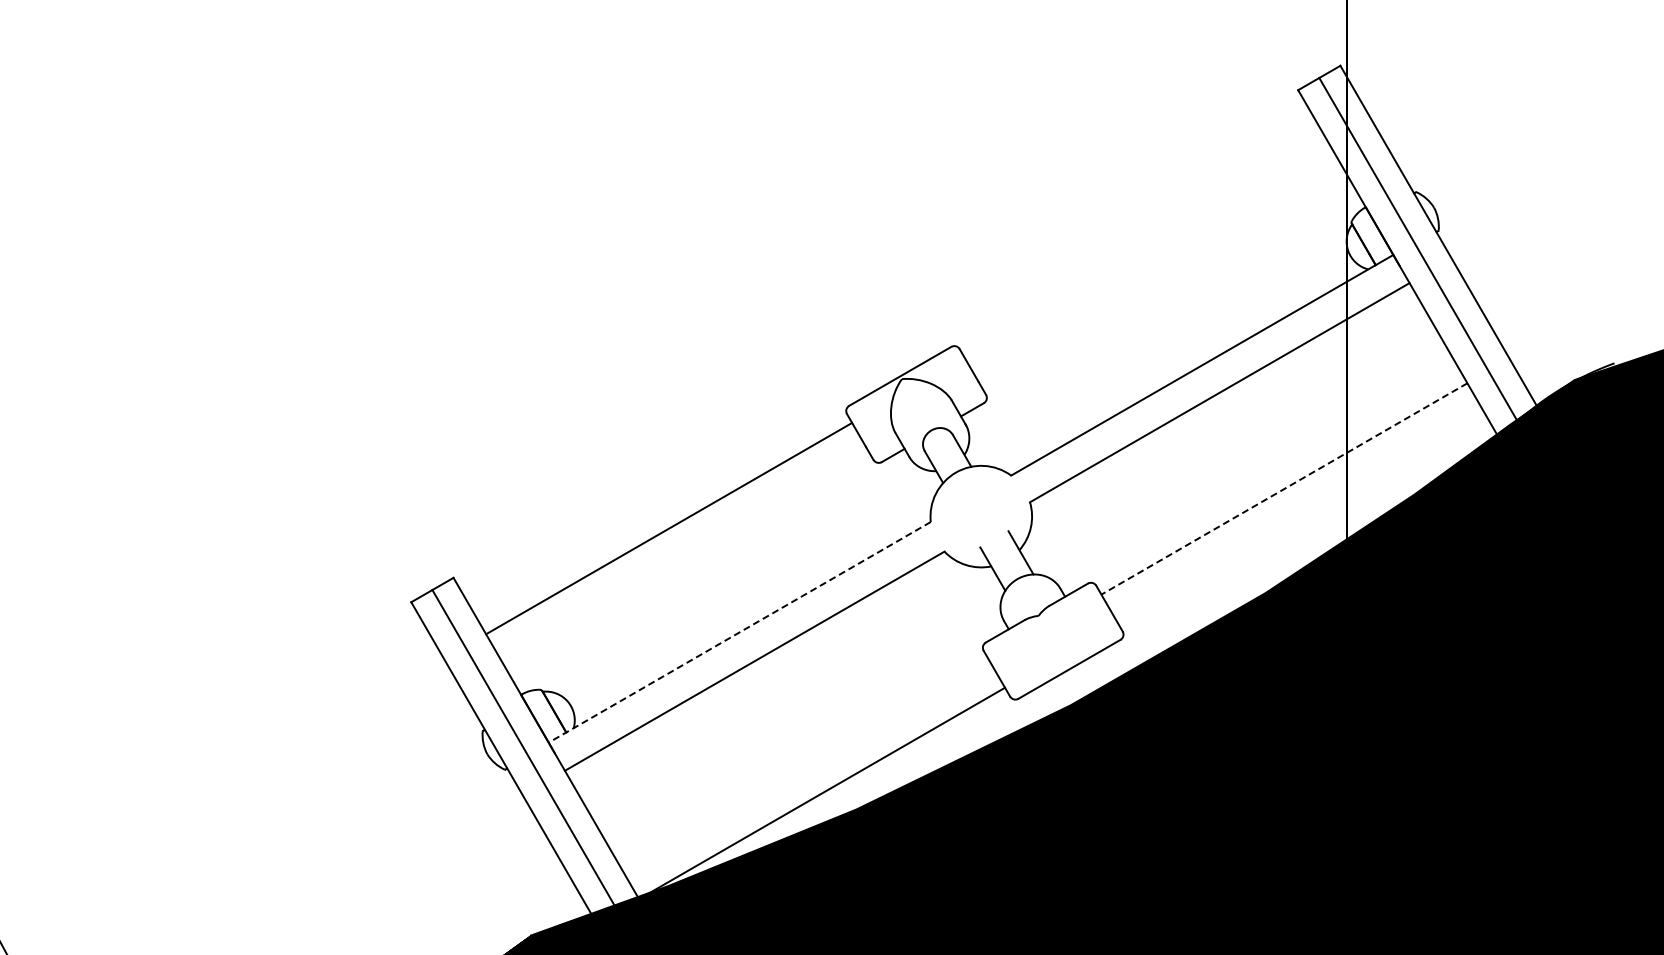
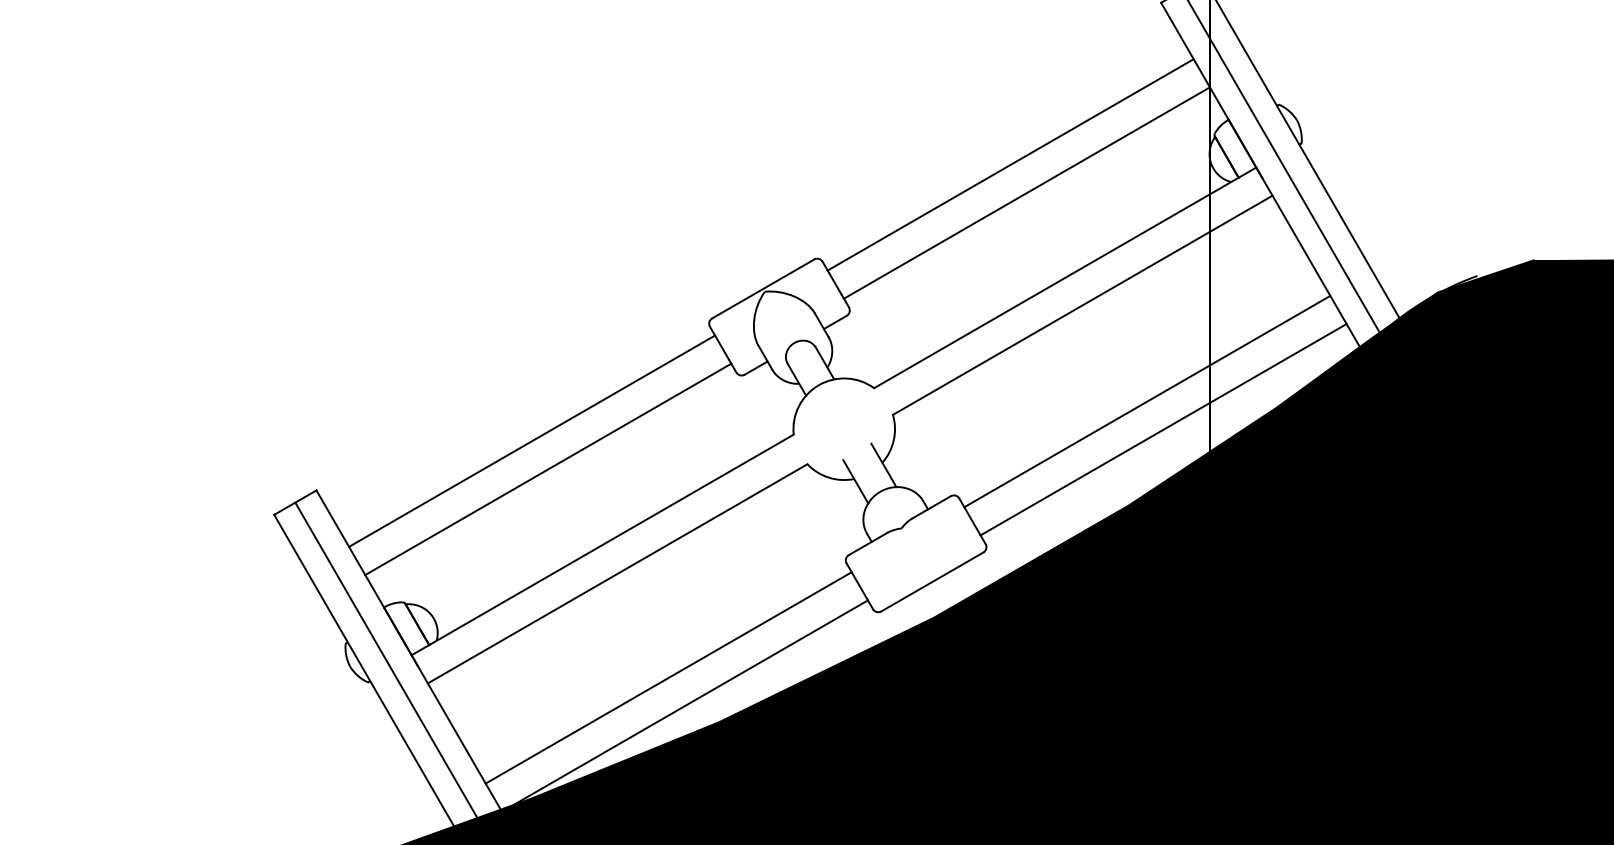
line: (1147, 251) -> (1010, 164), added
line: (1164, 280) -> (1027, 193), added
line: (1283, 489) -> (1146, 402), dashed -> solid
line: (1300, 516) -> (1163, 429), added
line: (685, 556) -> (548, 469), added
line: (739, 632) -> (602, 545), dashed -> solid
line: (805, 764) -> (668, 677), added

